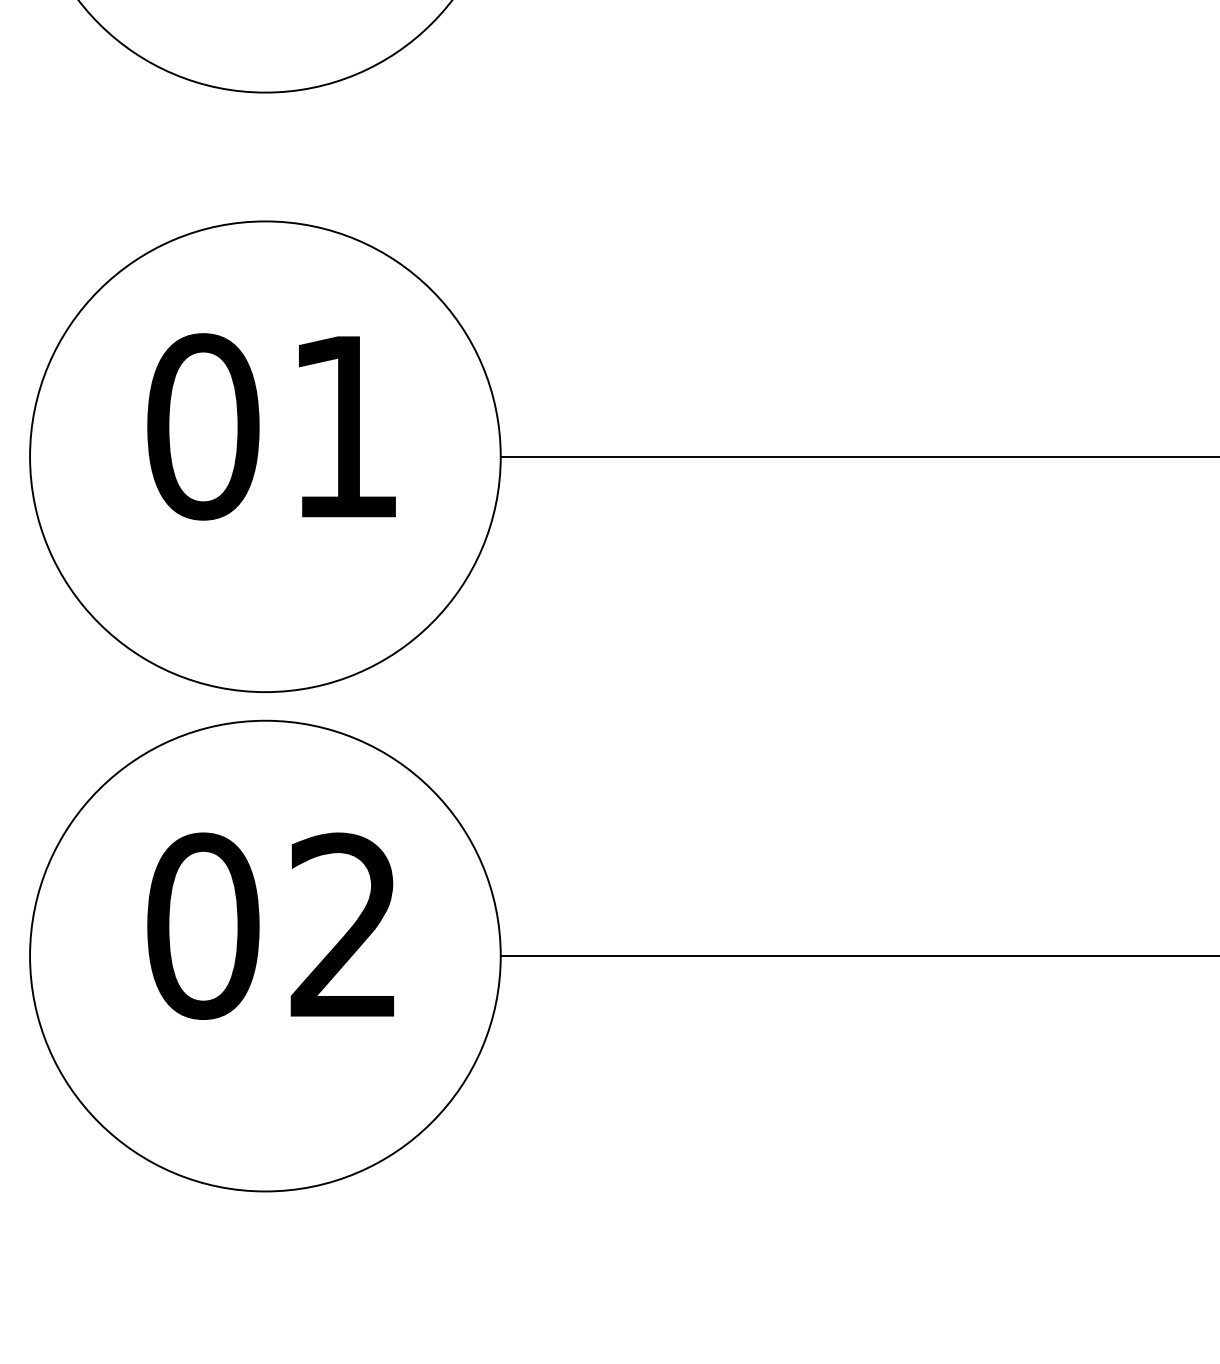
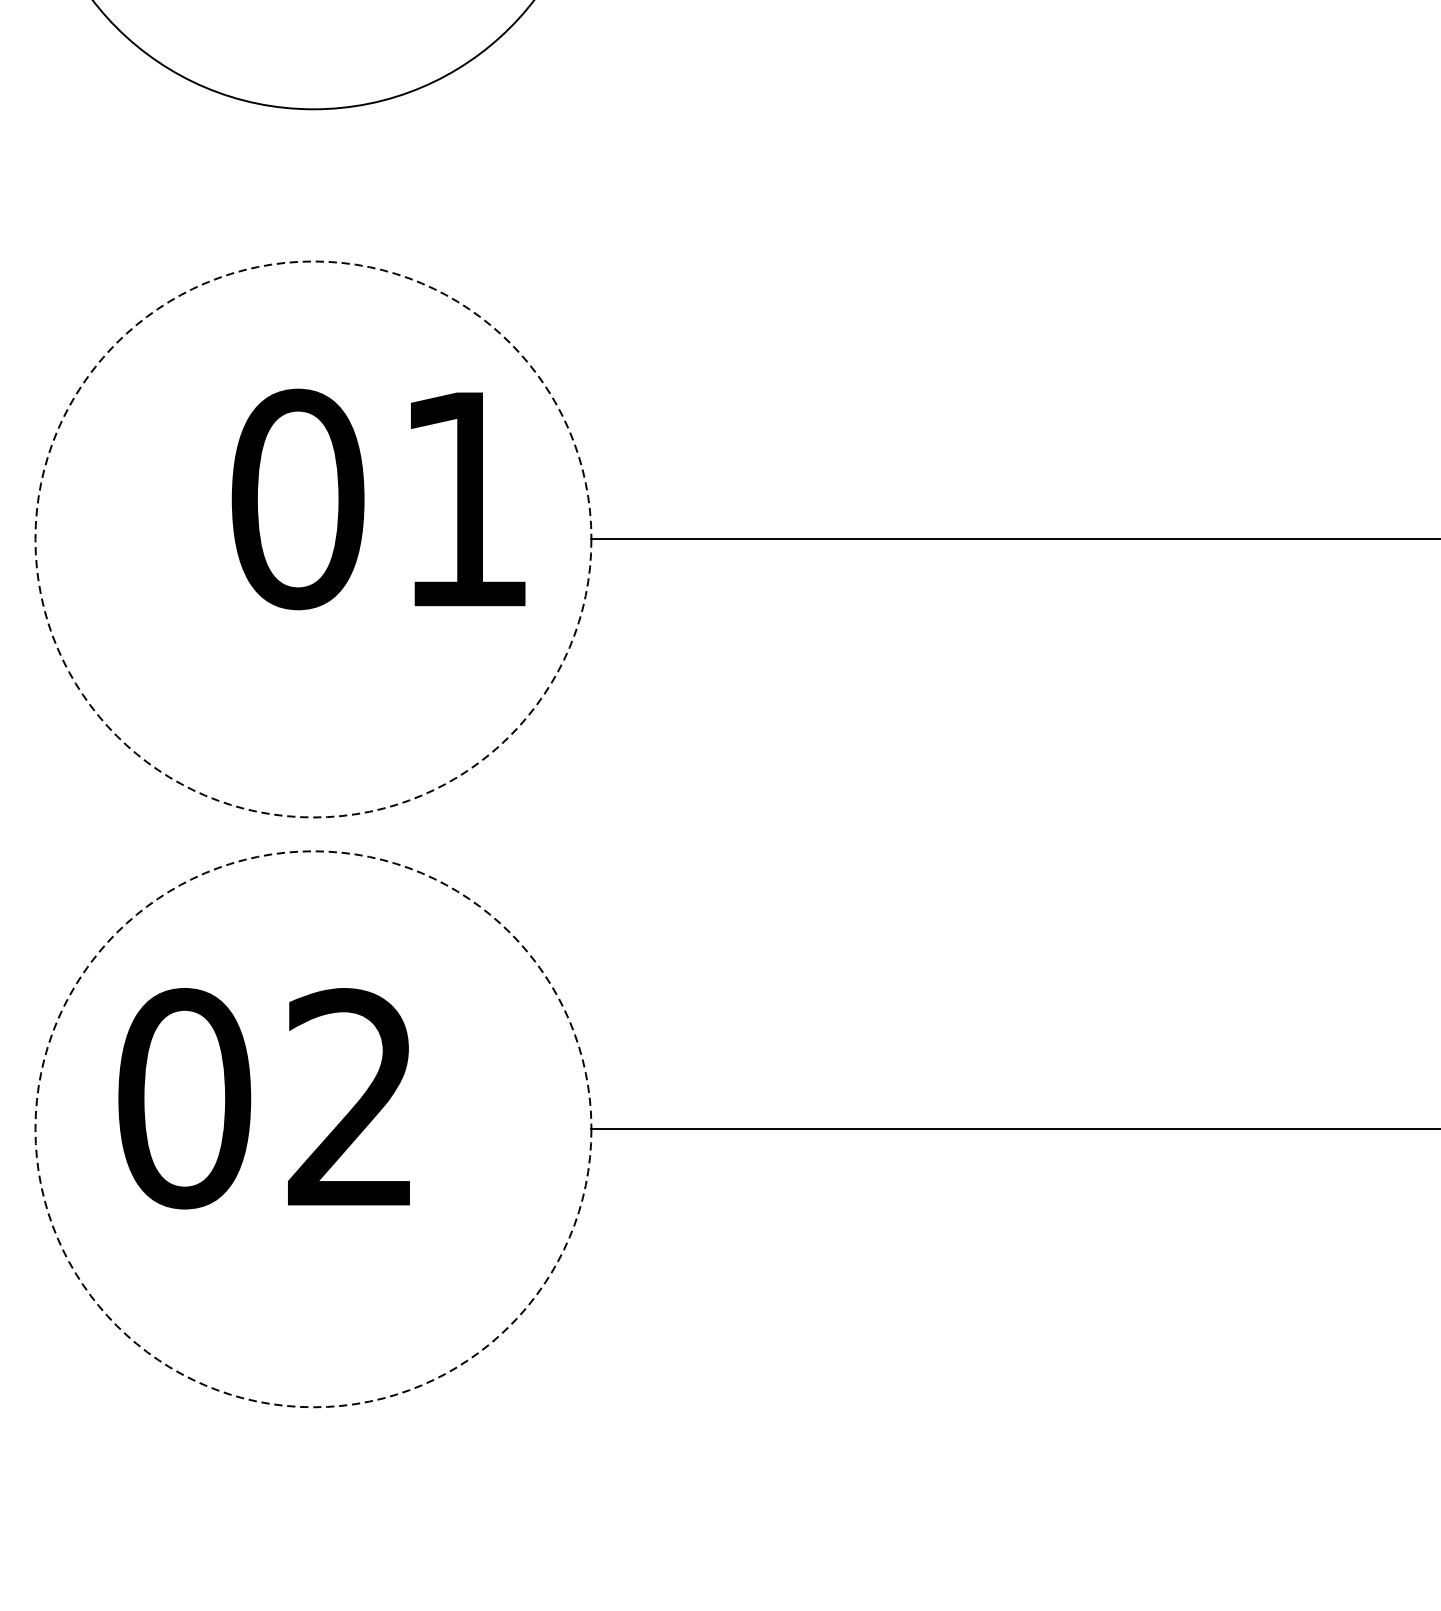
text: (271, 426) -> (378, 498), moved
circle: (265, 456) -> (313, 539), solid -> dashed
text: (270, 925) -> (263, 1097), moved
circle: (265, 955) -> (313, 1128), solid -> dashed

